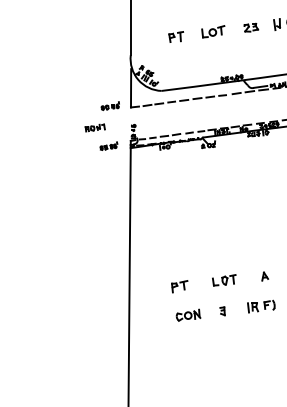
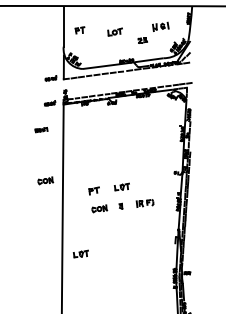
part: (250, 27) -> (142, 40), moved
part: (175, 37) -> (79, 30), moved
part: (95, 128) -> (41, 130), moved
part: (101, 269) -> (45, 180), added
part: (265, 276) -> (147, 184), removed
part: (157, 386) -> (80, 253), added

